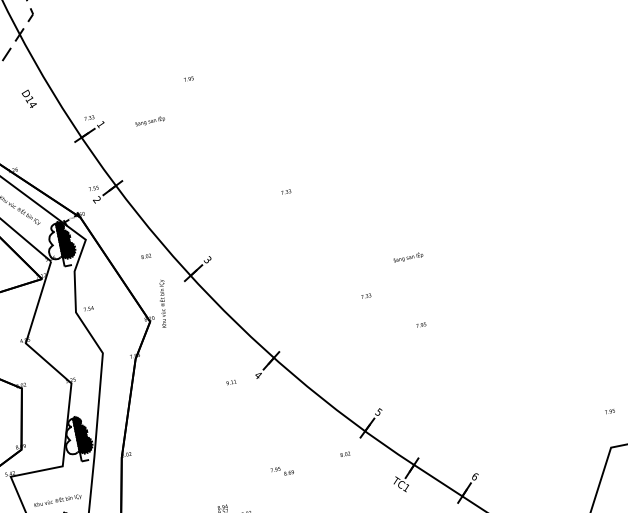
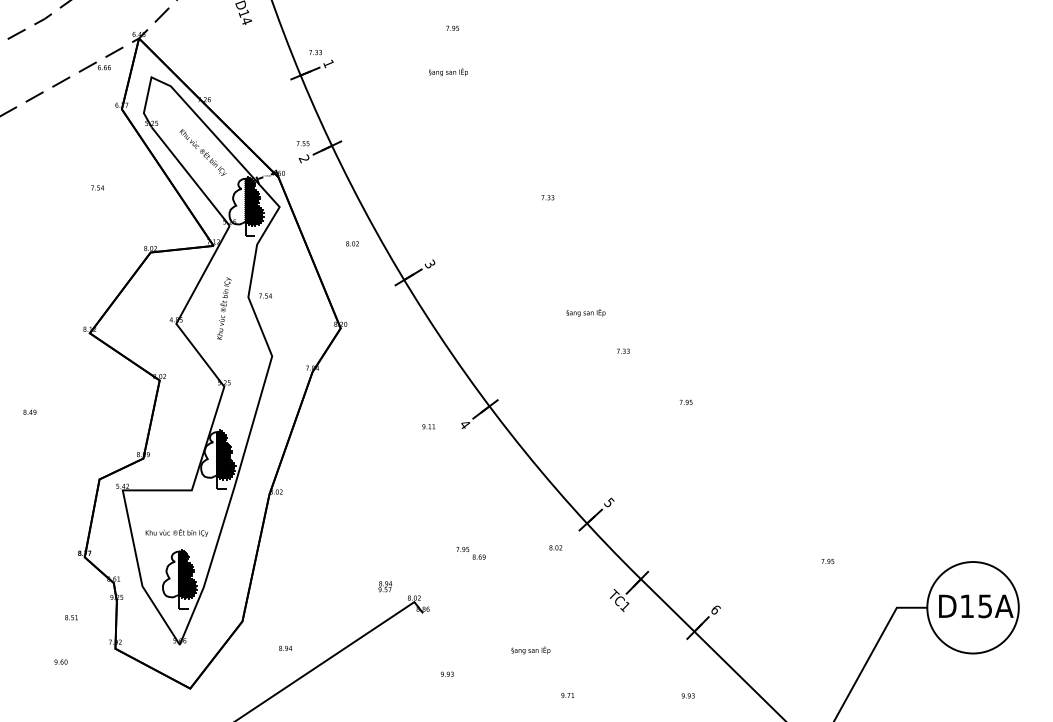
text: (150, 121) -> (448, 72), moved
text: (407, 257) -> (585, 312), moved
text: (163, 303) -> (224, 308), moved
text: (609, 411) -> (827, 561), moved

